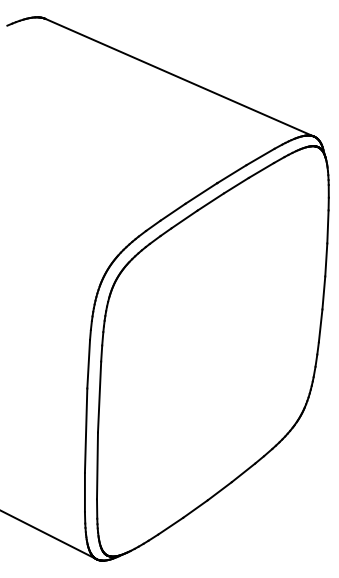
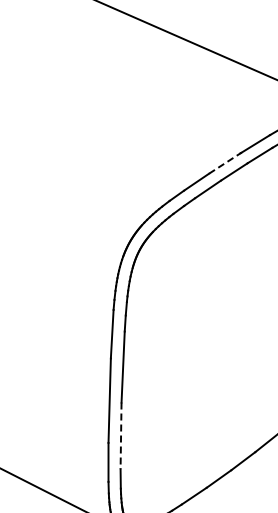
line: (201, 193) -> (225, 163), solid -> dashed
line: (97, 466) -> (121, 436), solid -> dashed

